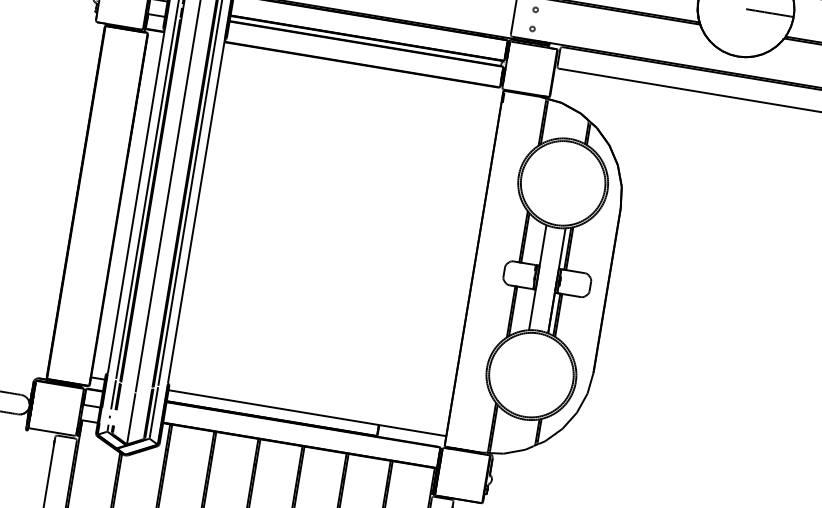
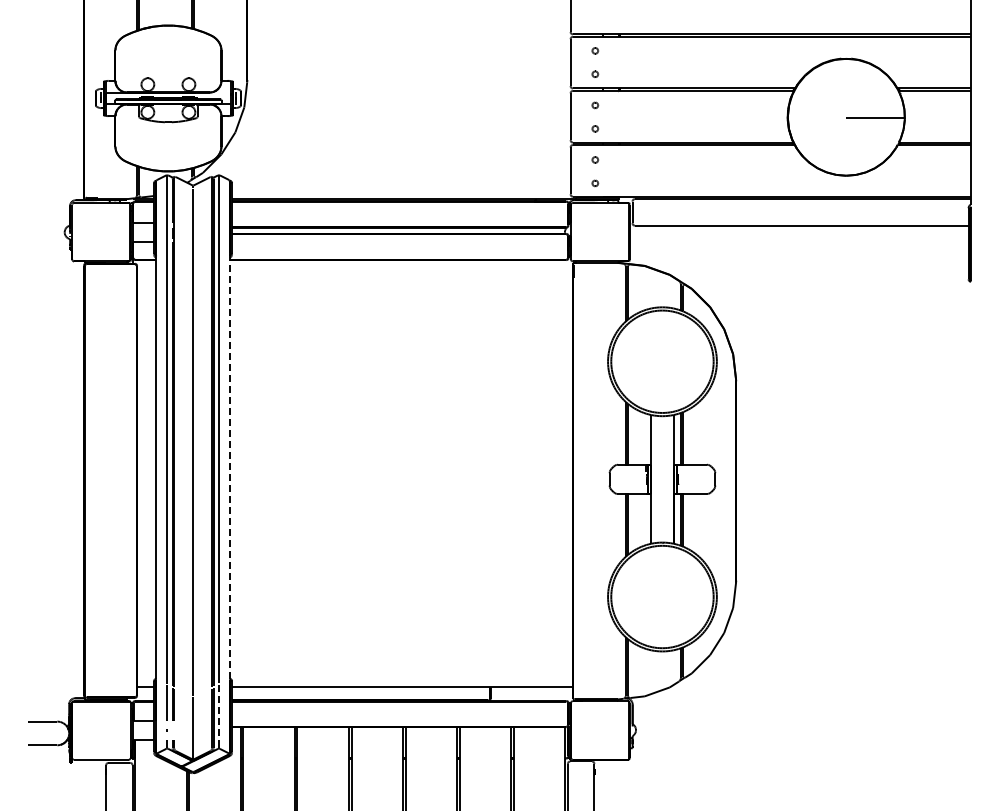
line: (196, 210) -> (230, 466), solid -> dashed
line: (154, 411) -> (219, 715), solid -> dashed

